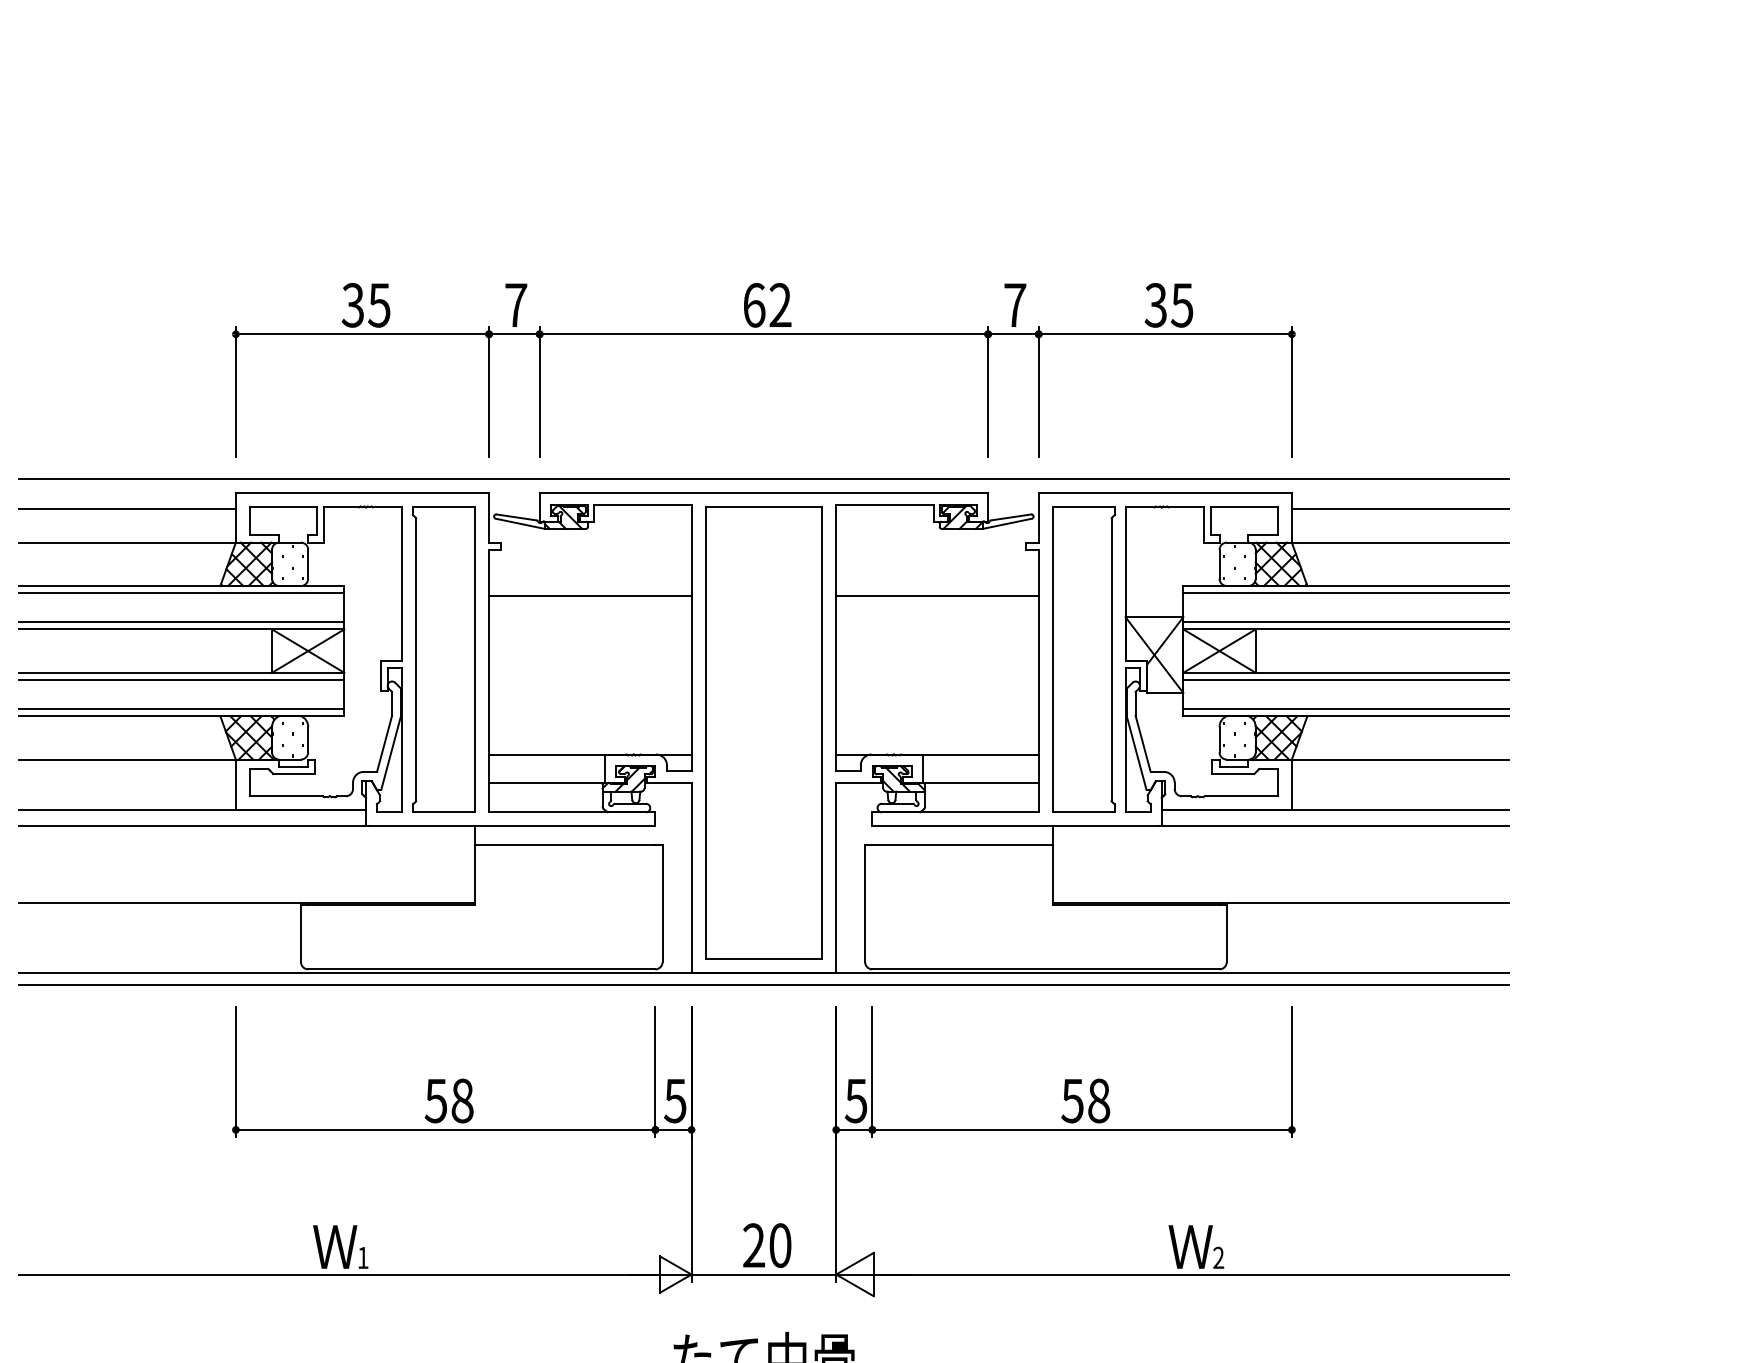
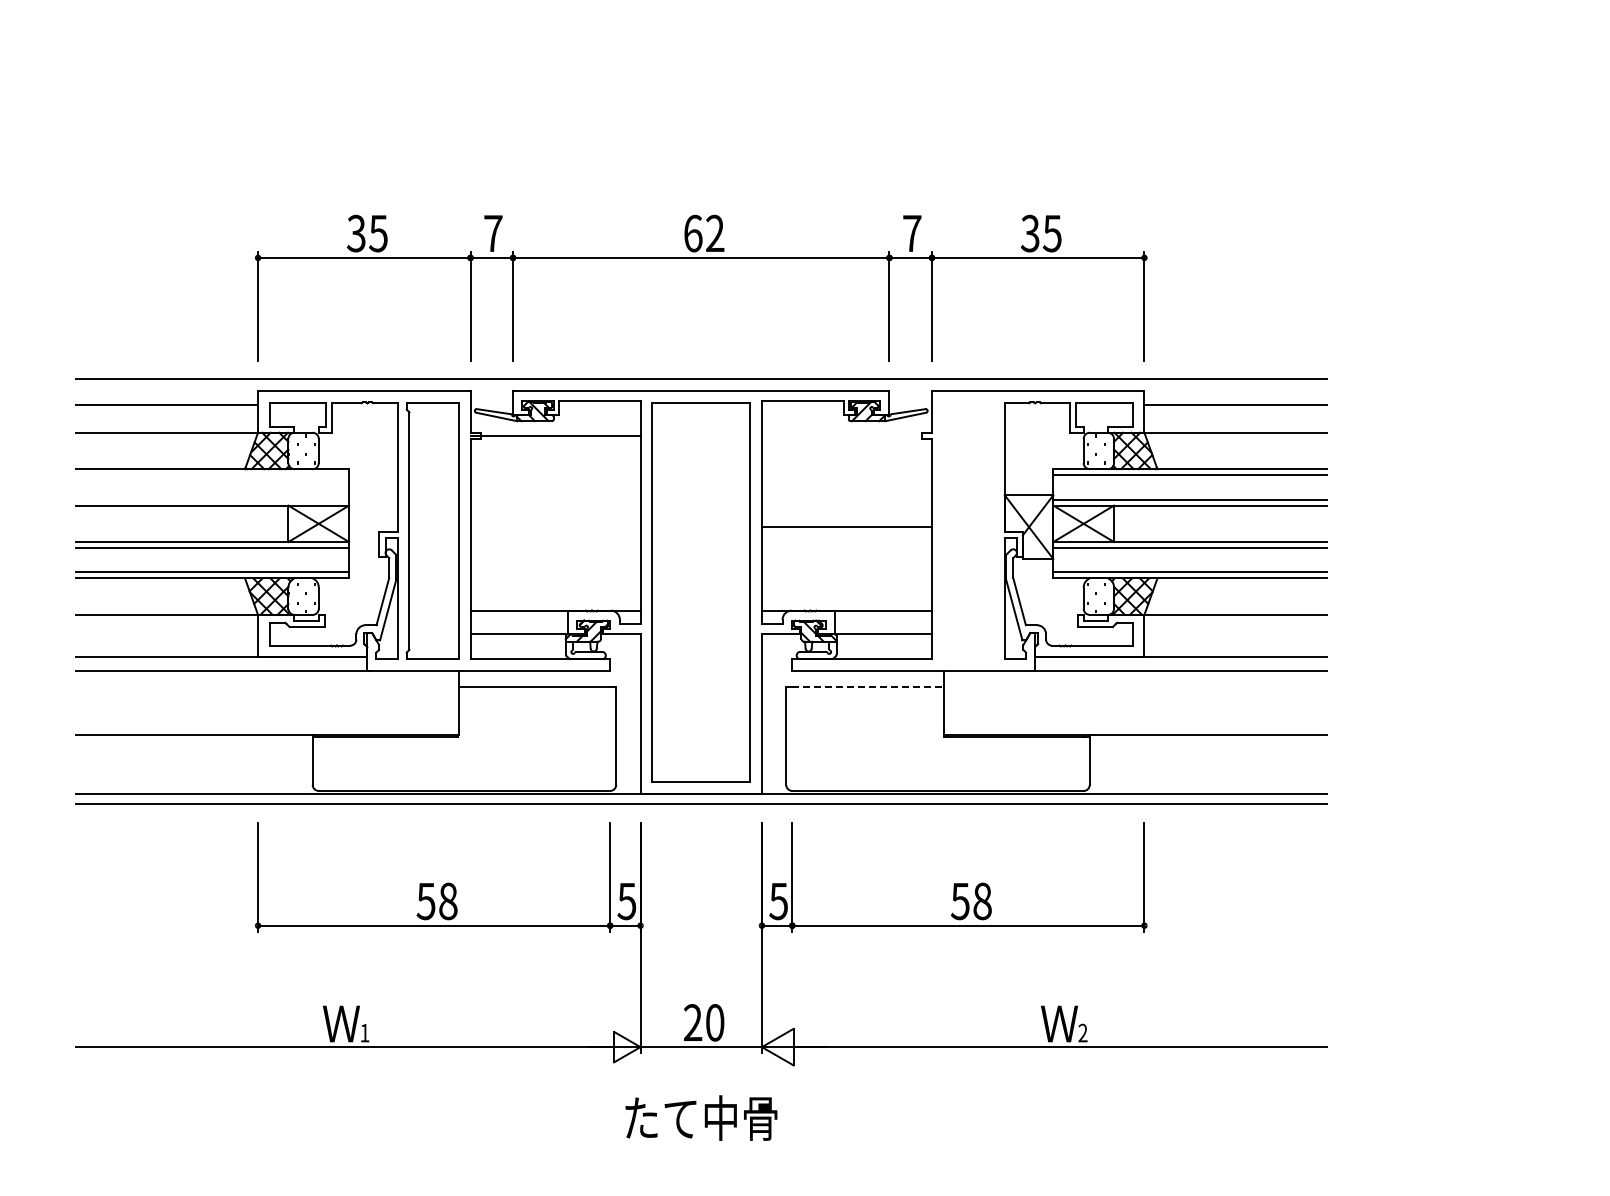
line: (181, 593) -> (212, 475), removed
line: (590, 595) -> (555, 435), moved
line: (936, 595) -> (846, 526), moved
line: (181, 622) -> (212, 499), removed
part: (1083, 659) -> (969, 530), removed
line: (961, 844) -> (867, 686), solid -> dashed

